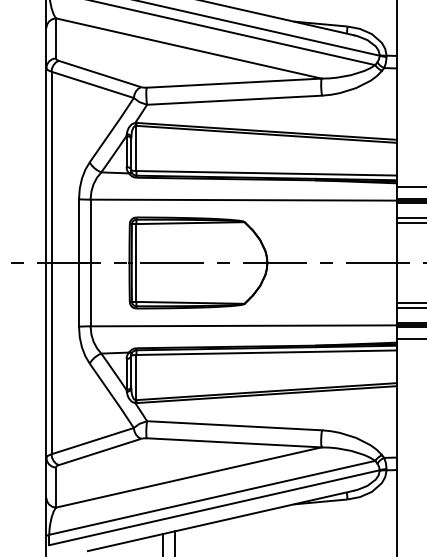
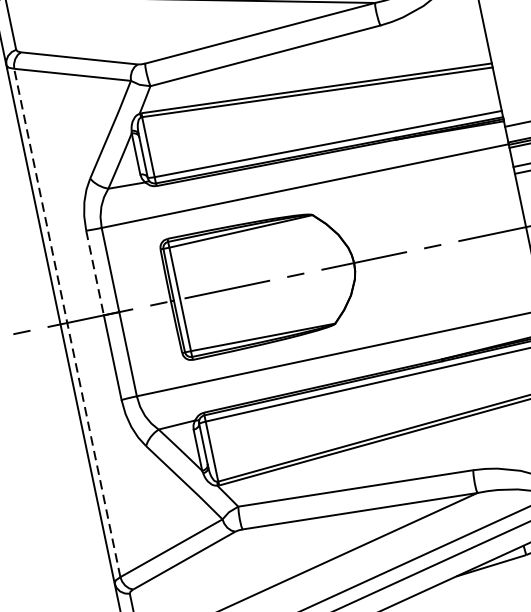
line: (79, 231) -> (95, 273), solid -> dashed
line: (51, 262) -> (67, 322), solid -> dashed

